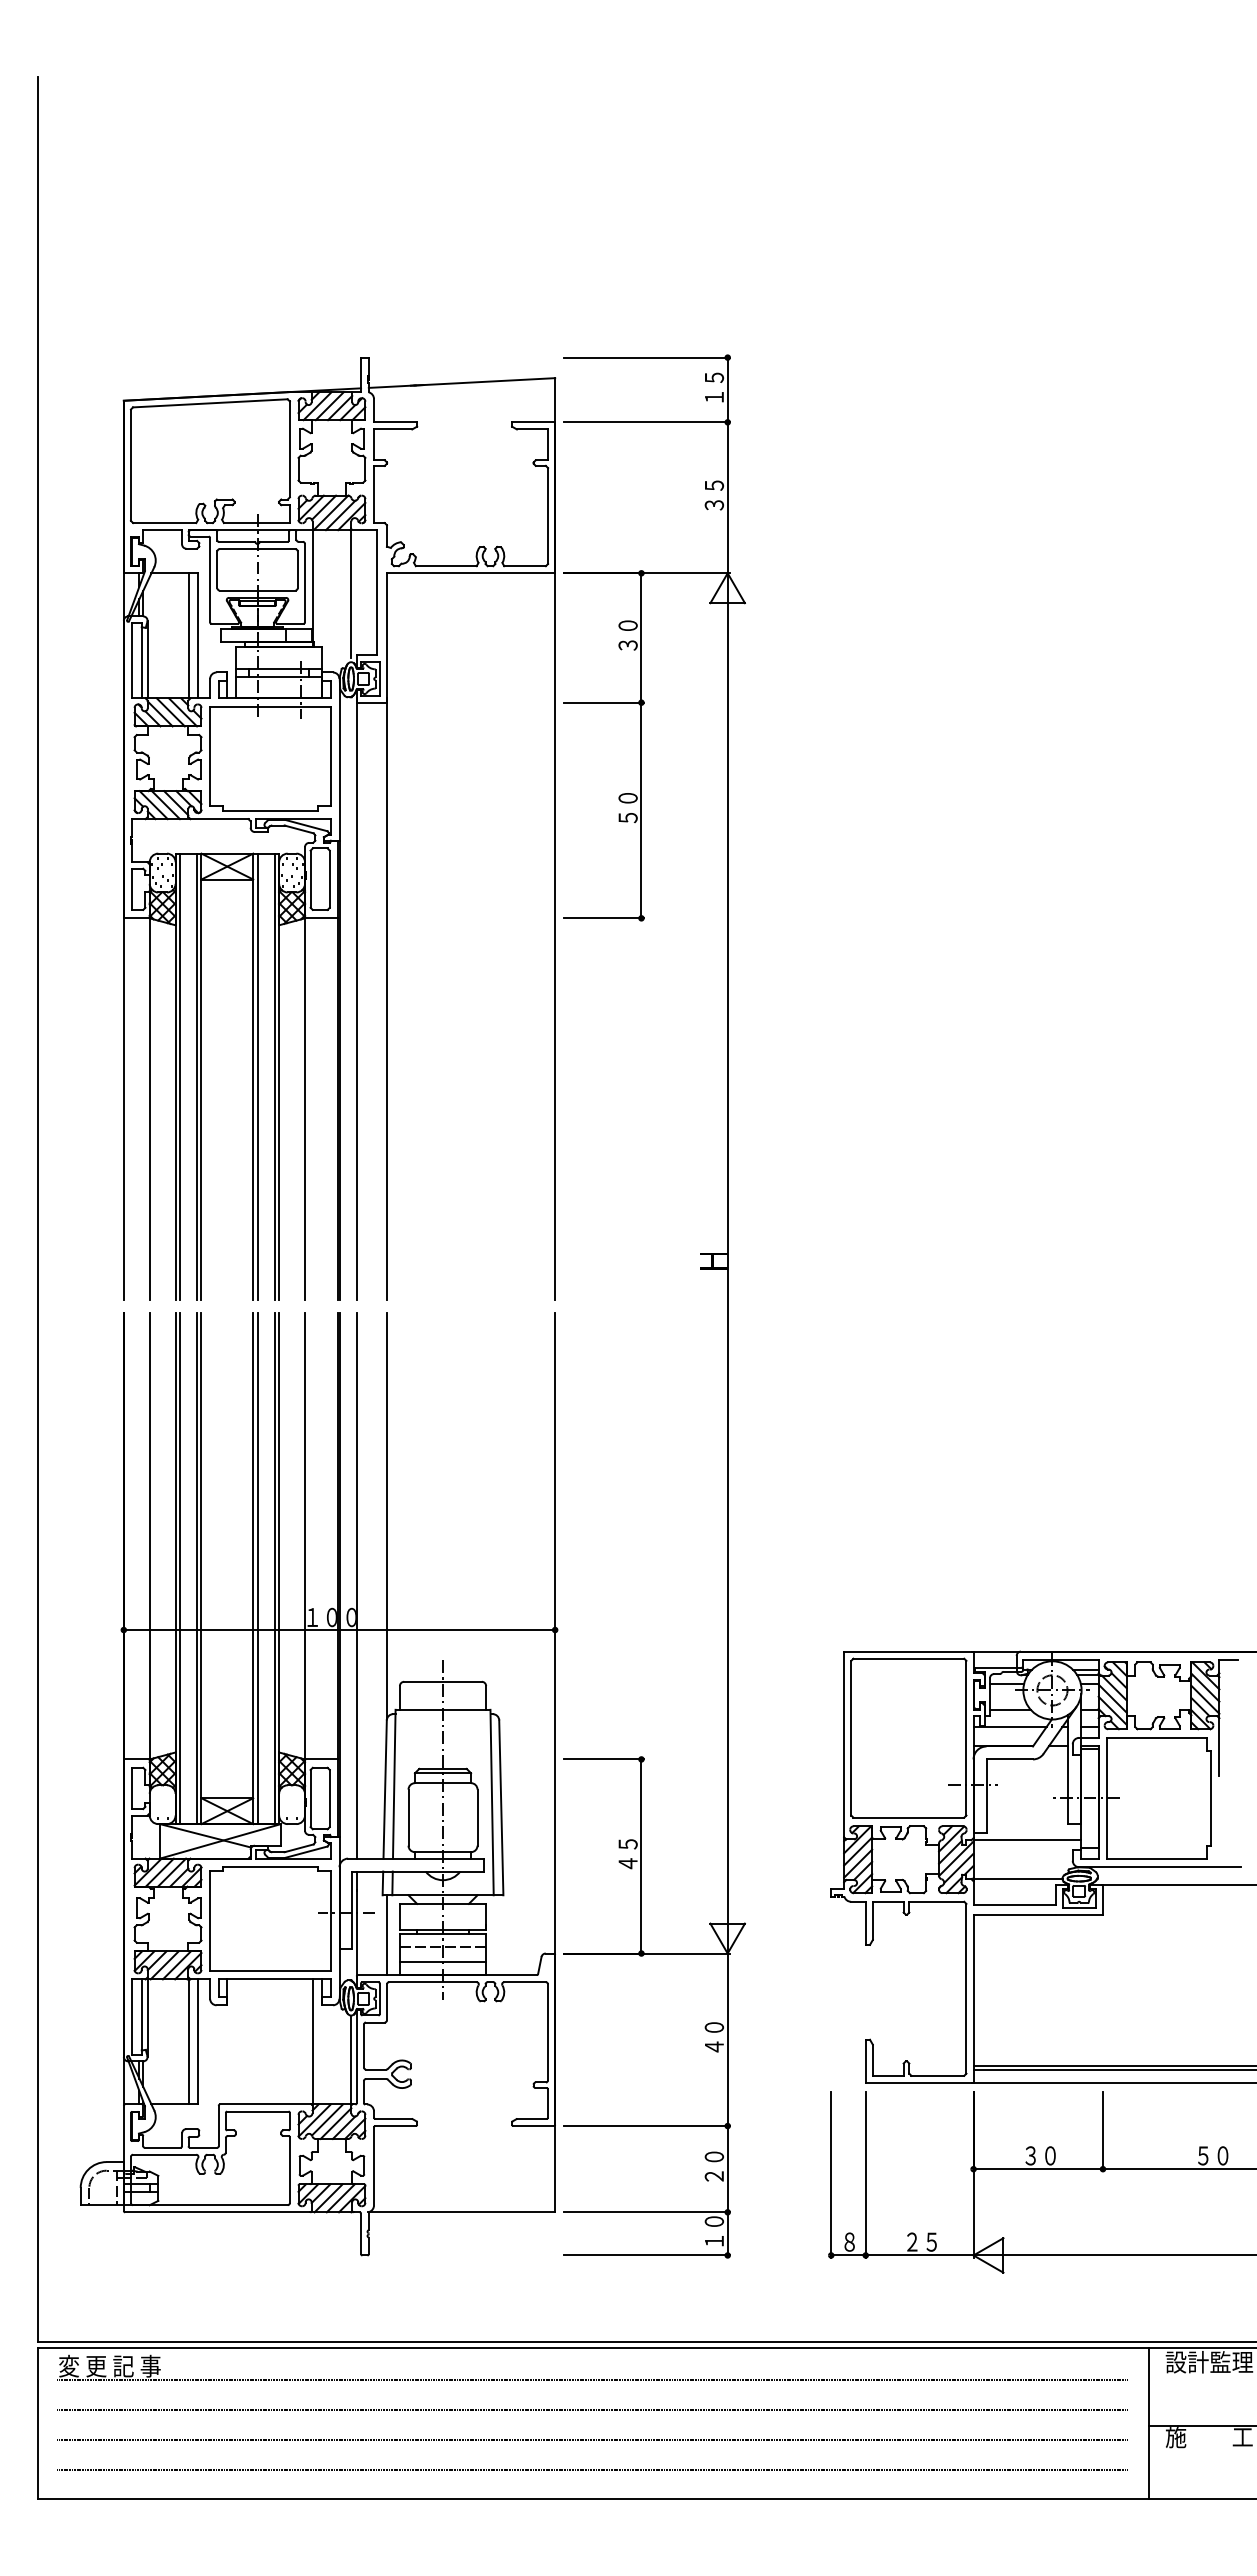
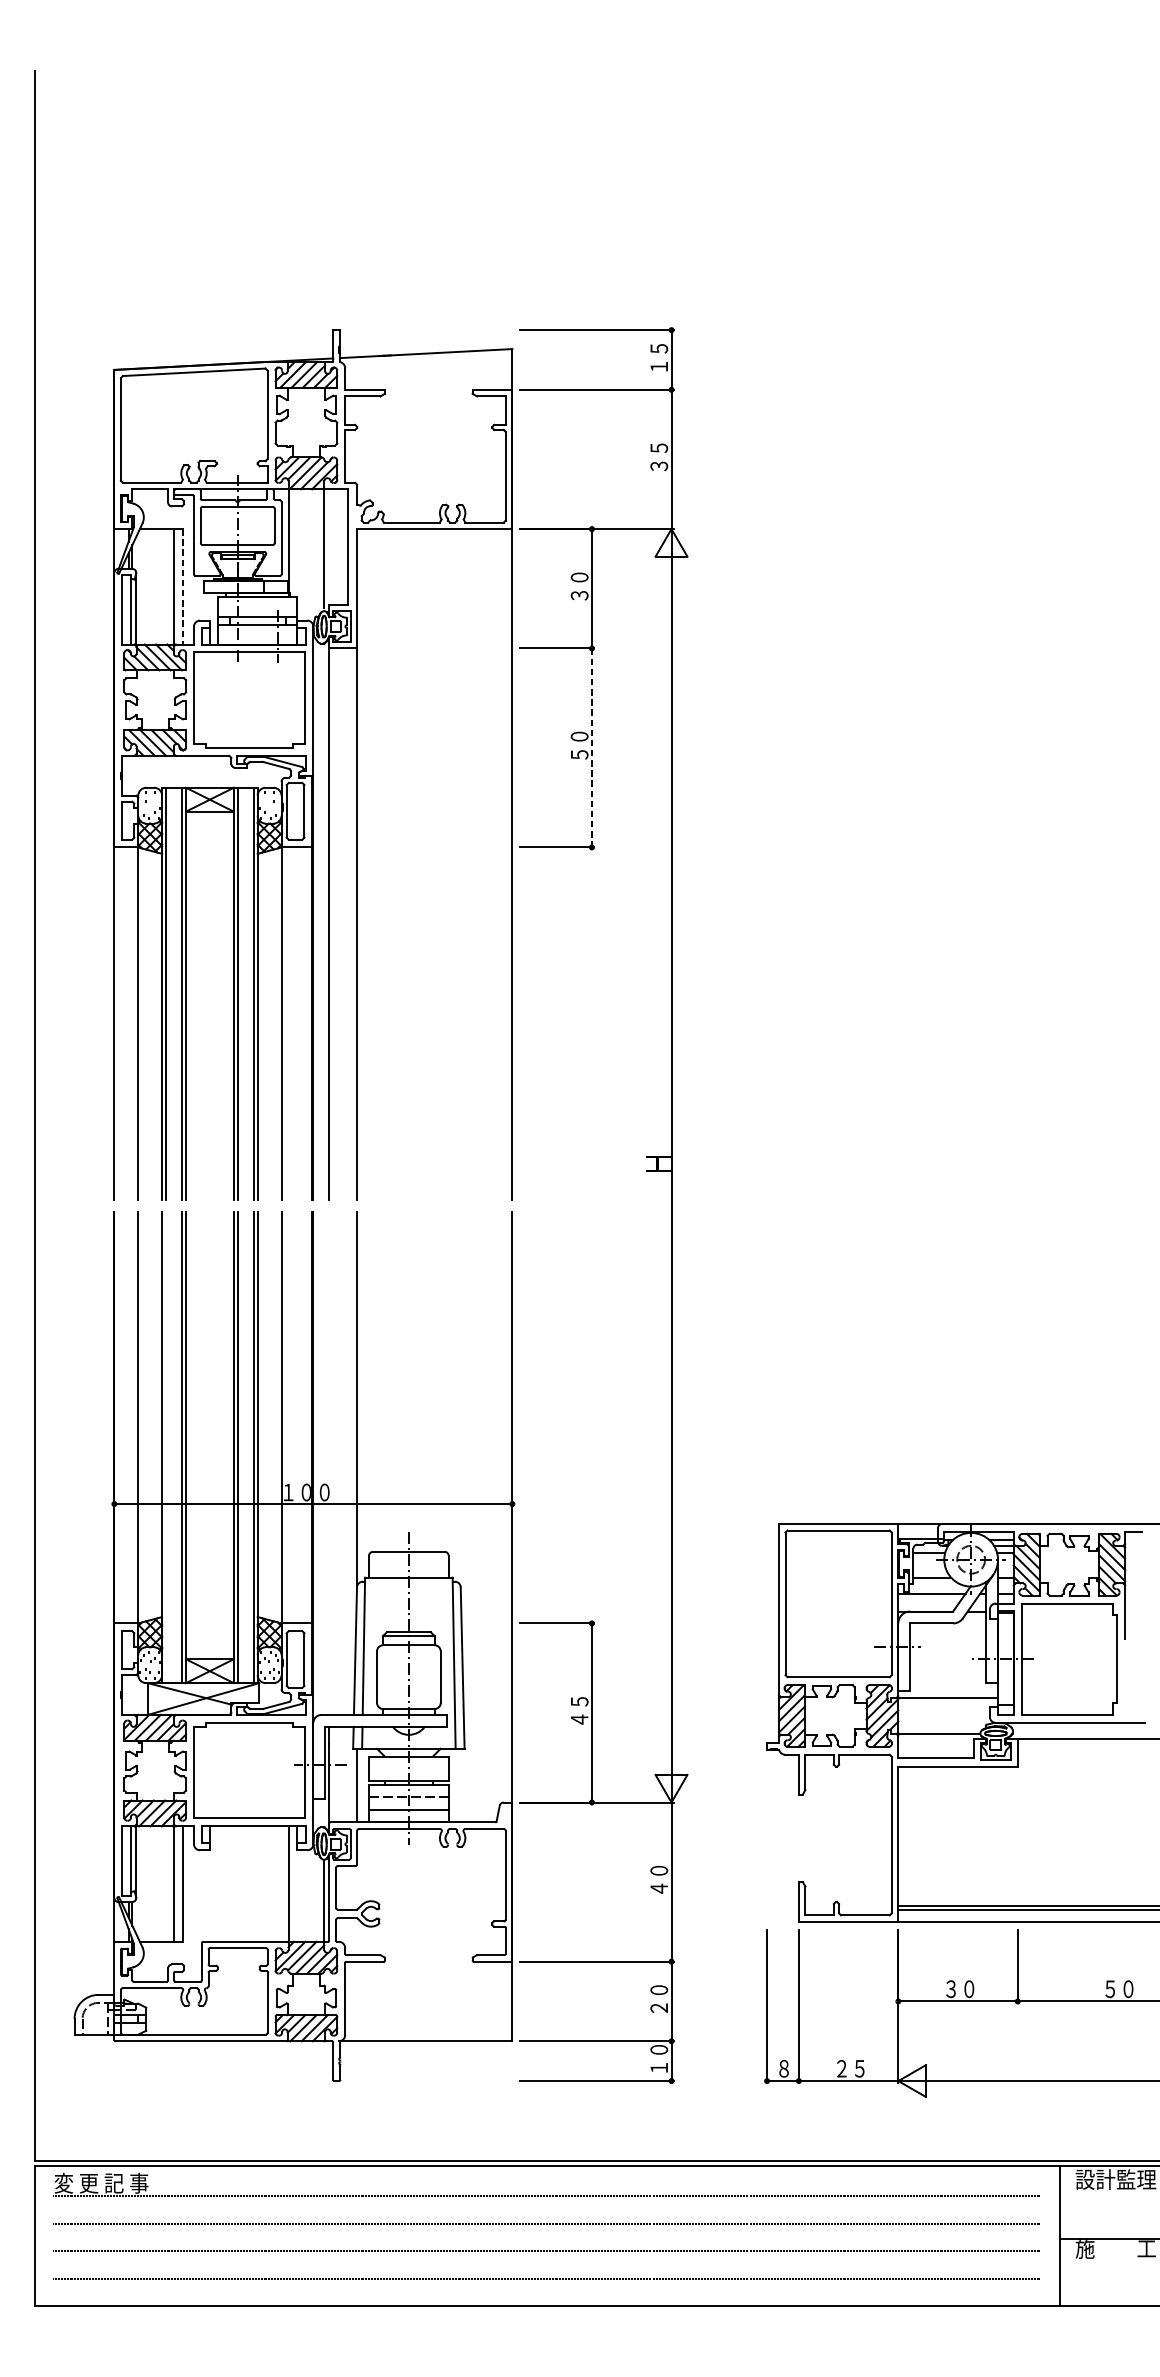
line: (198, 635) -> (183, 586), solid -> dashed
line: (641, 810) -> (591, 747), solid -> dashed
line: (179, 1568) -> (165, 1447), removed
line: (356, 1585) -> (329, 1462), removed

